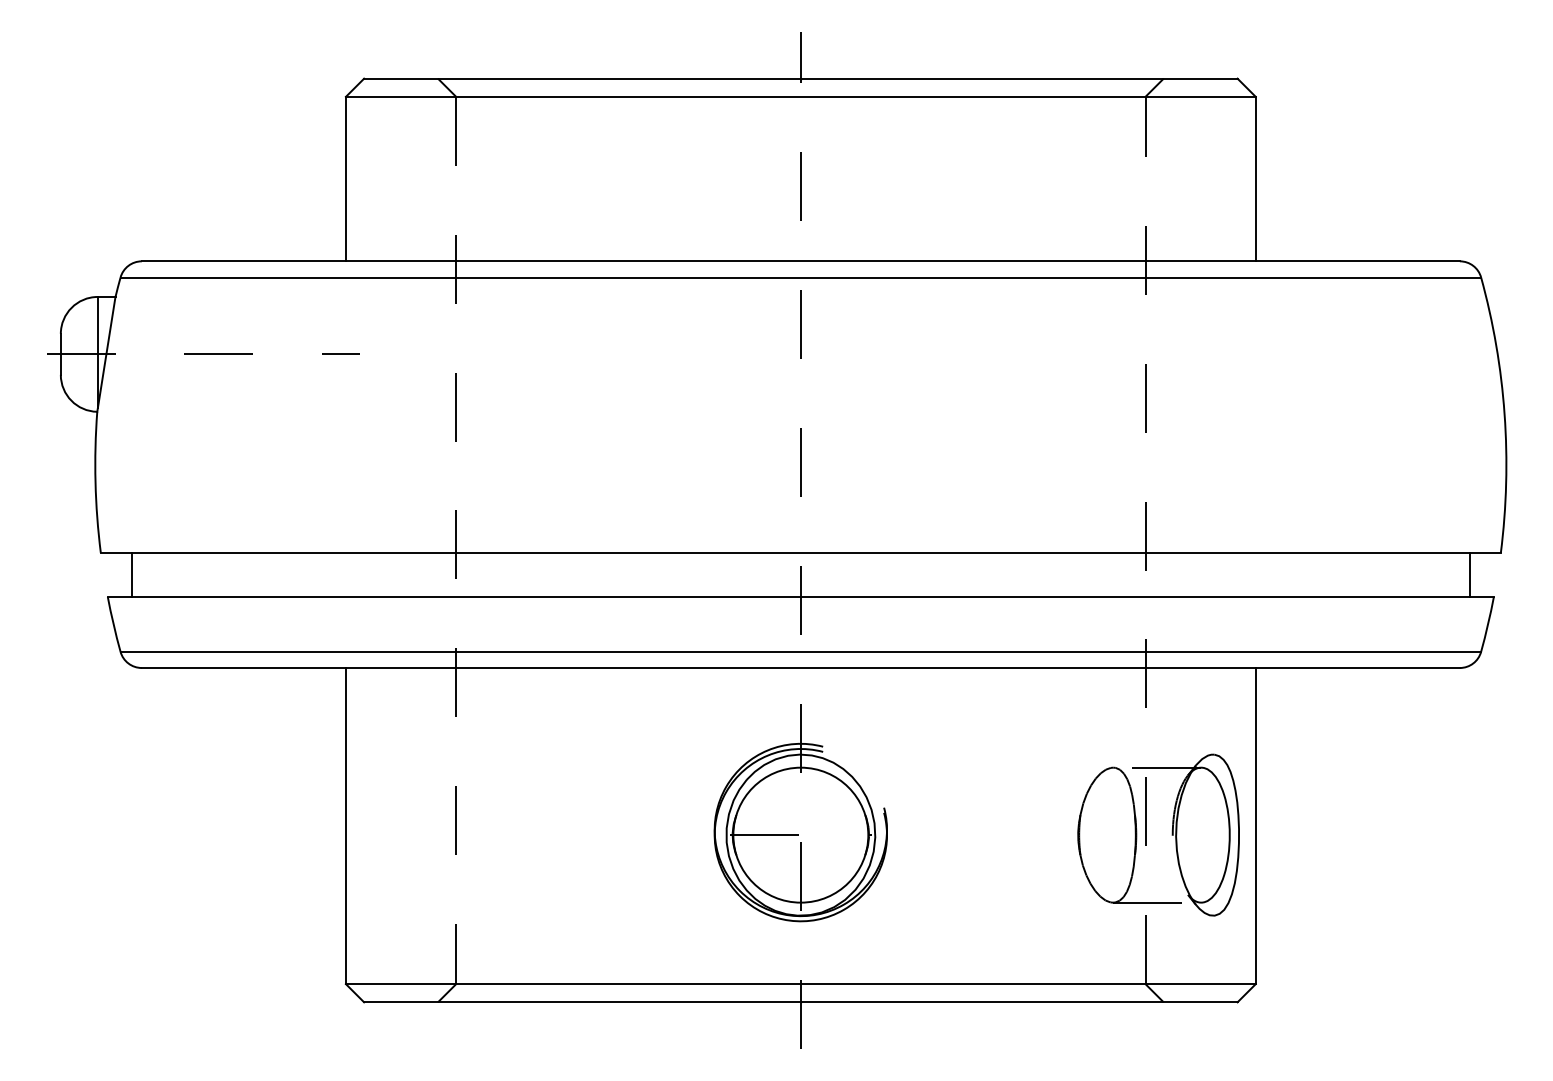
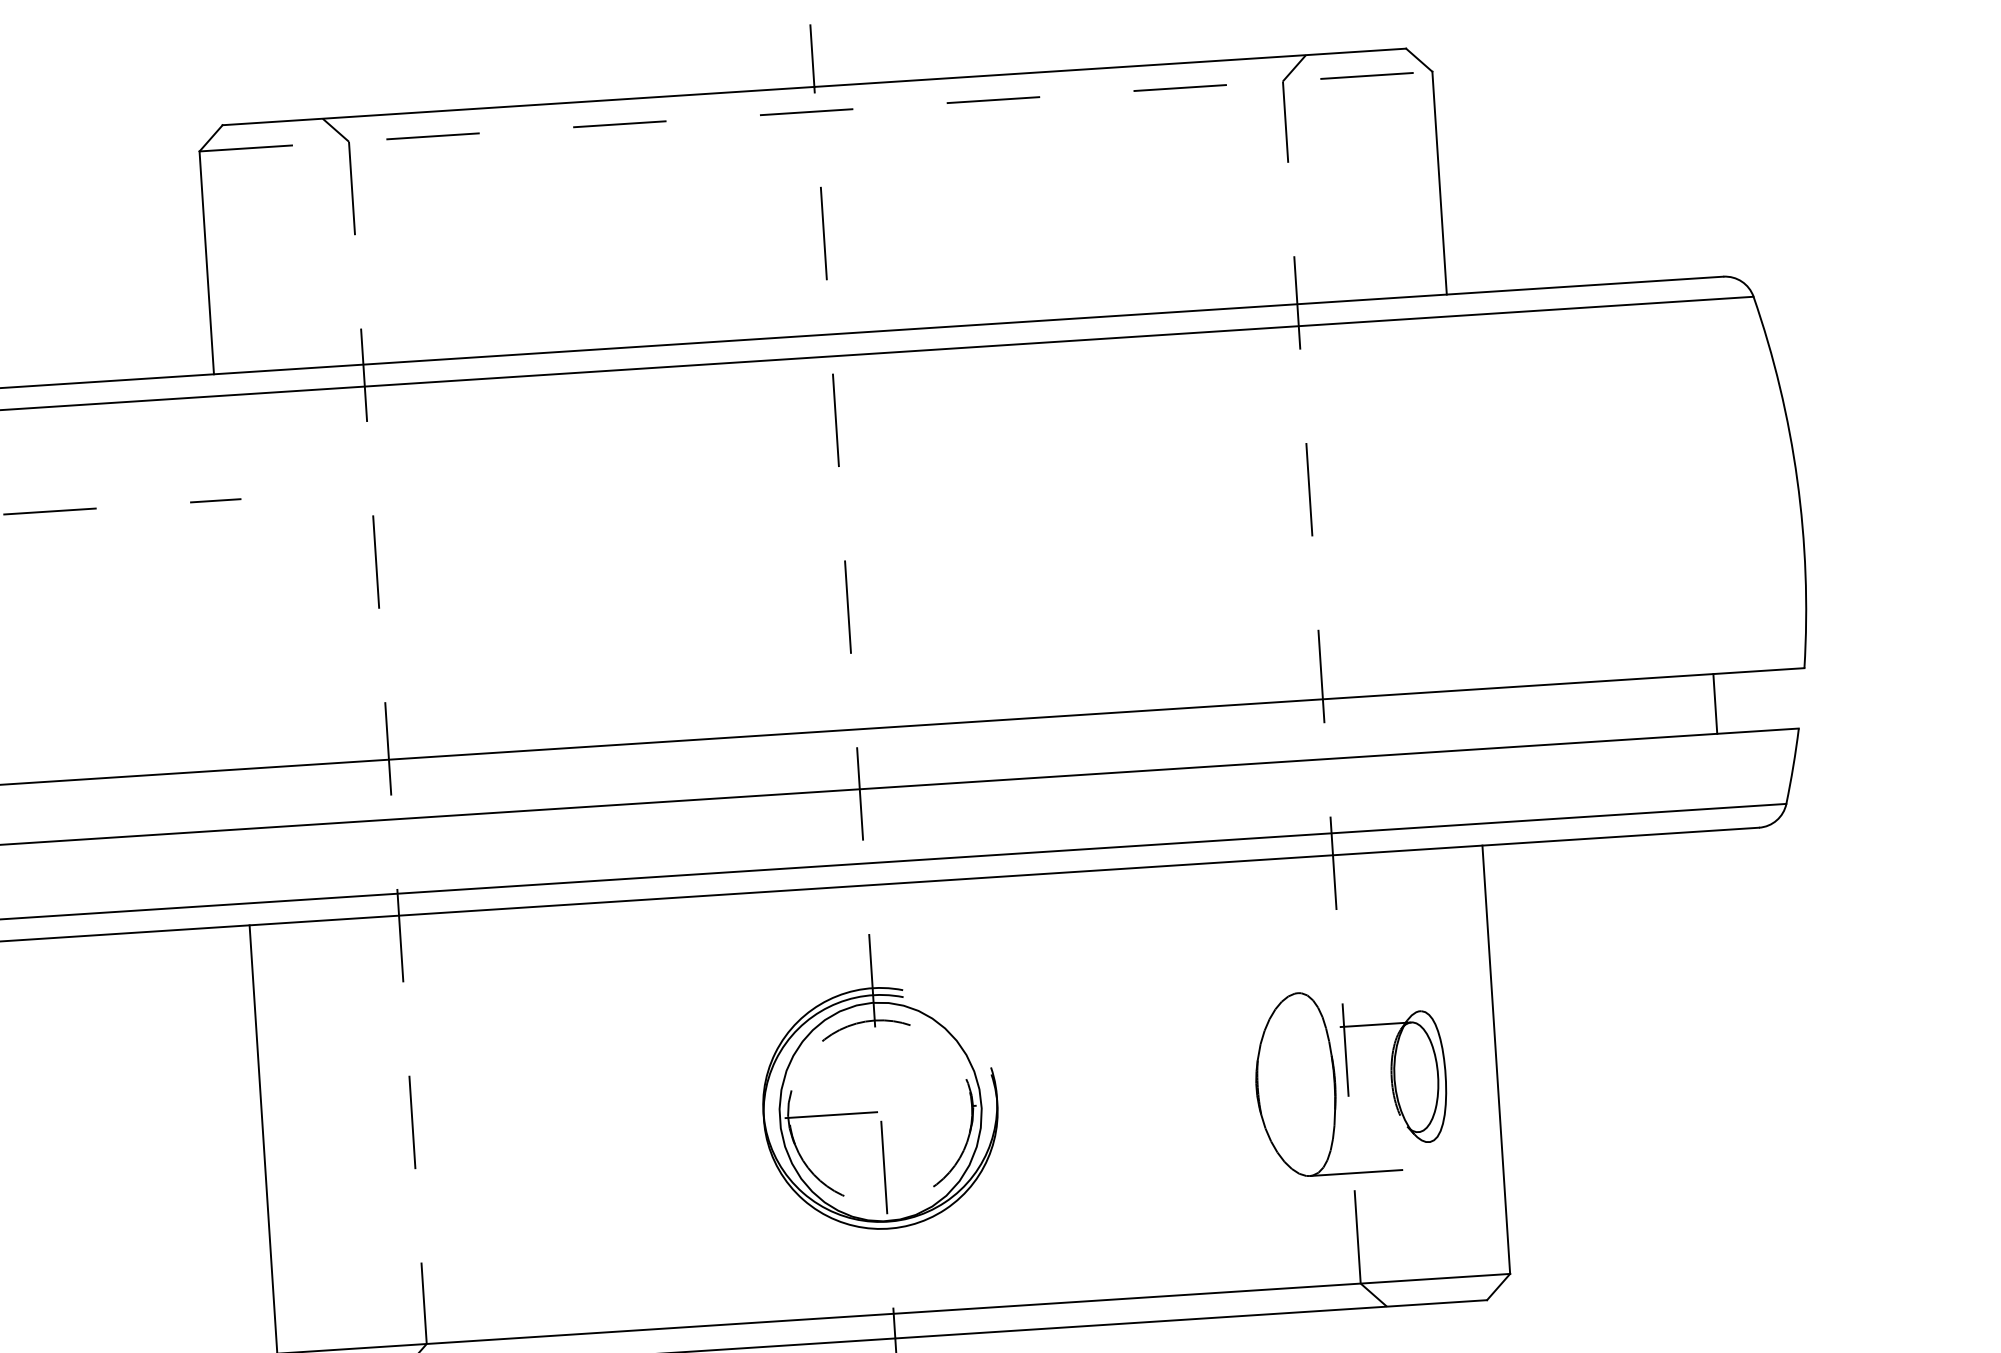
line: (800, 96) -> (815, 111), solid -> dashed
line: (1469, 574) -> (1715, 703), moved
circle: (800, 834) -> (880, 1111), solid -> dashed
part: (1185, 834) -> (1401, 1077), size x0.6

